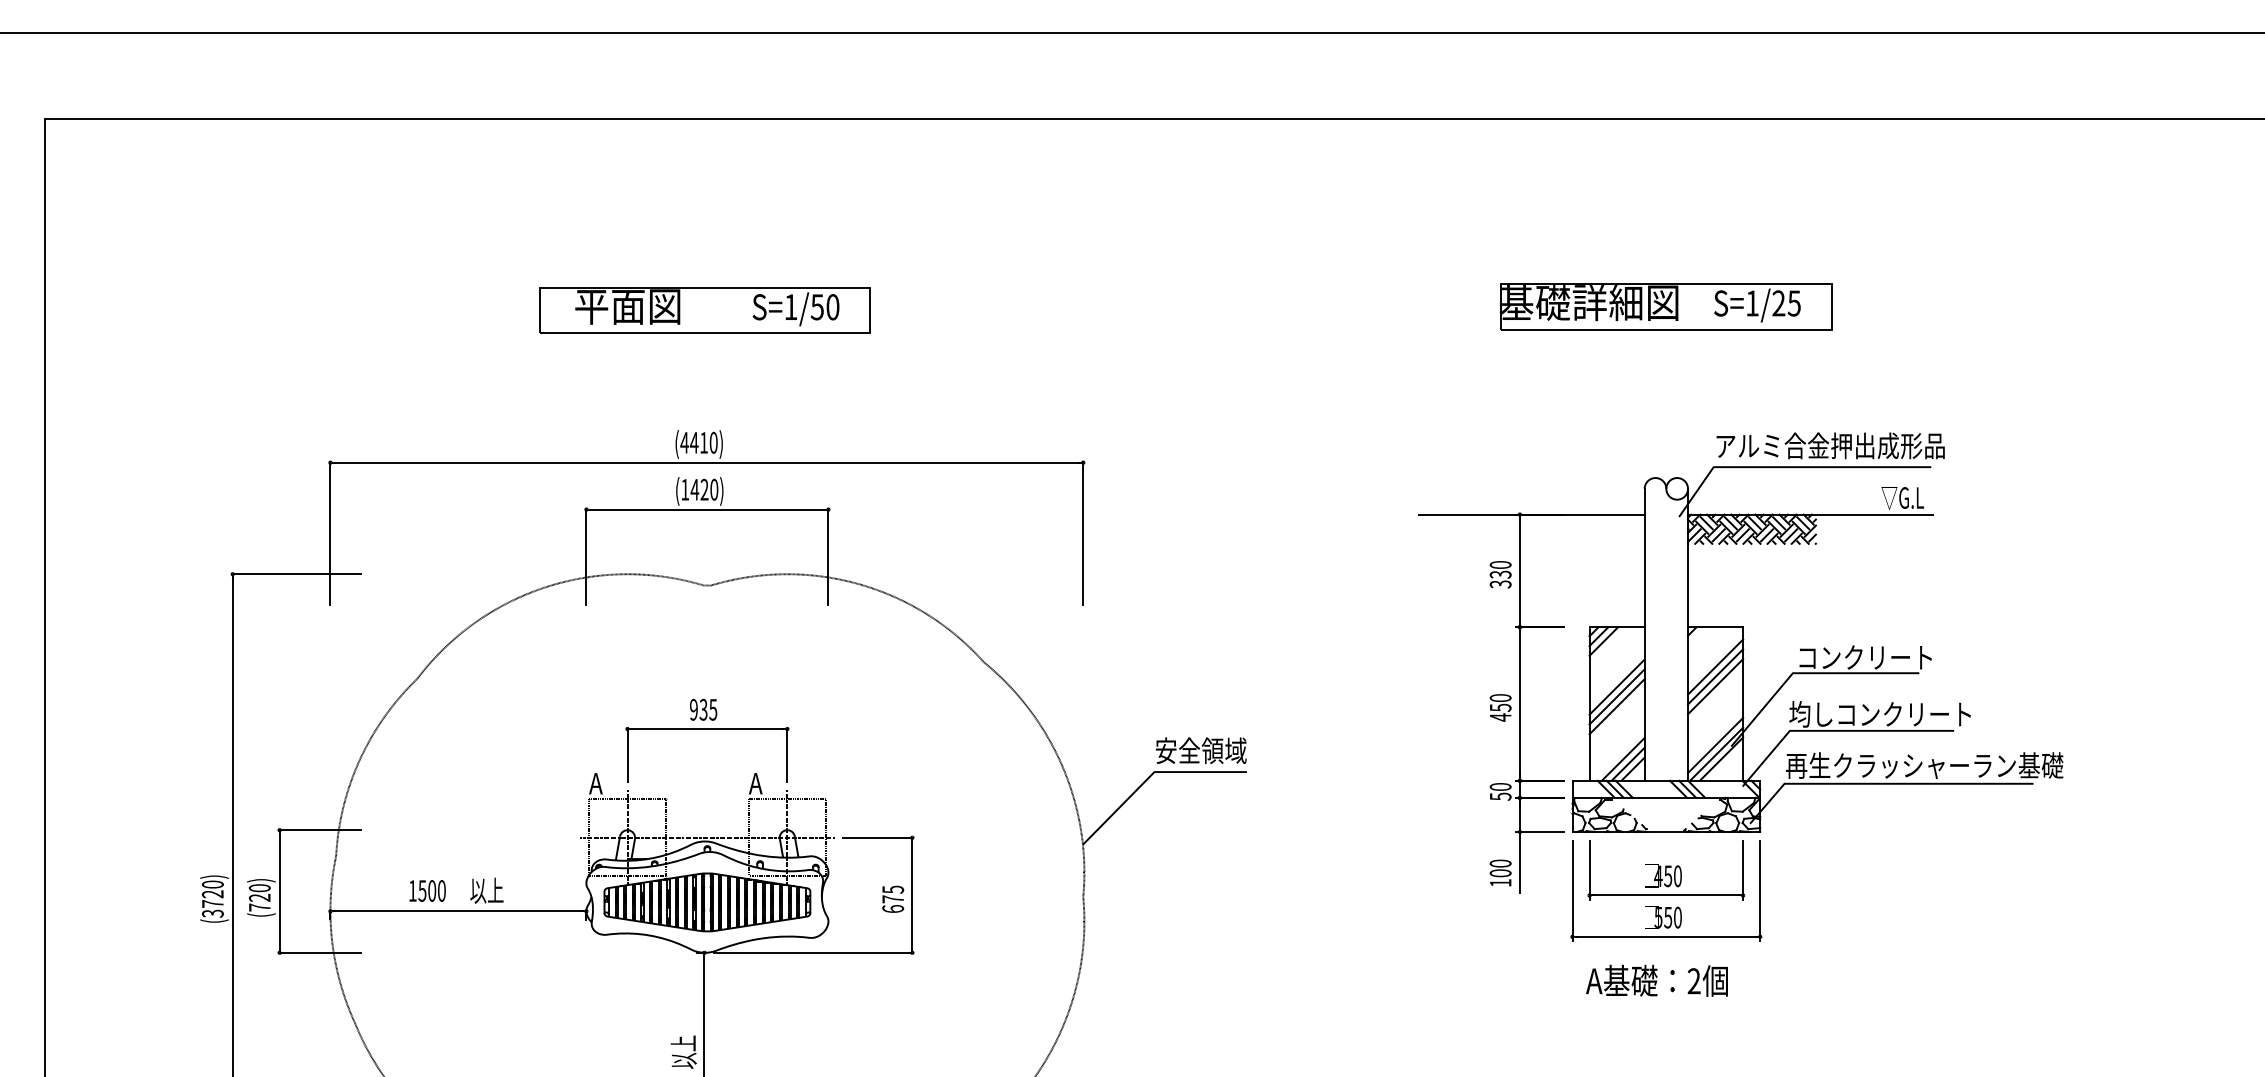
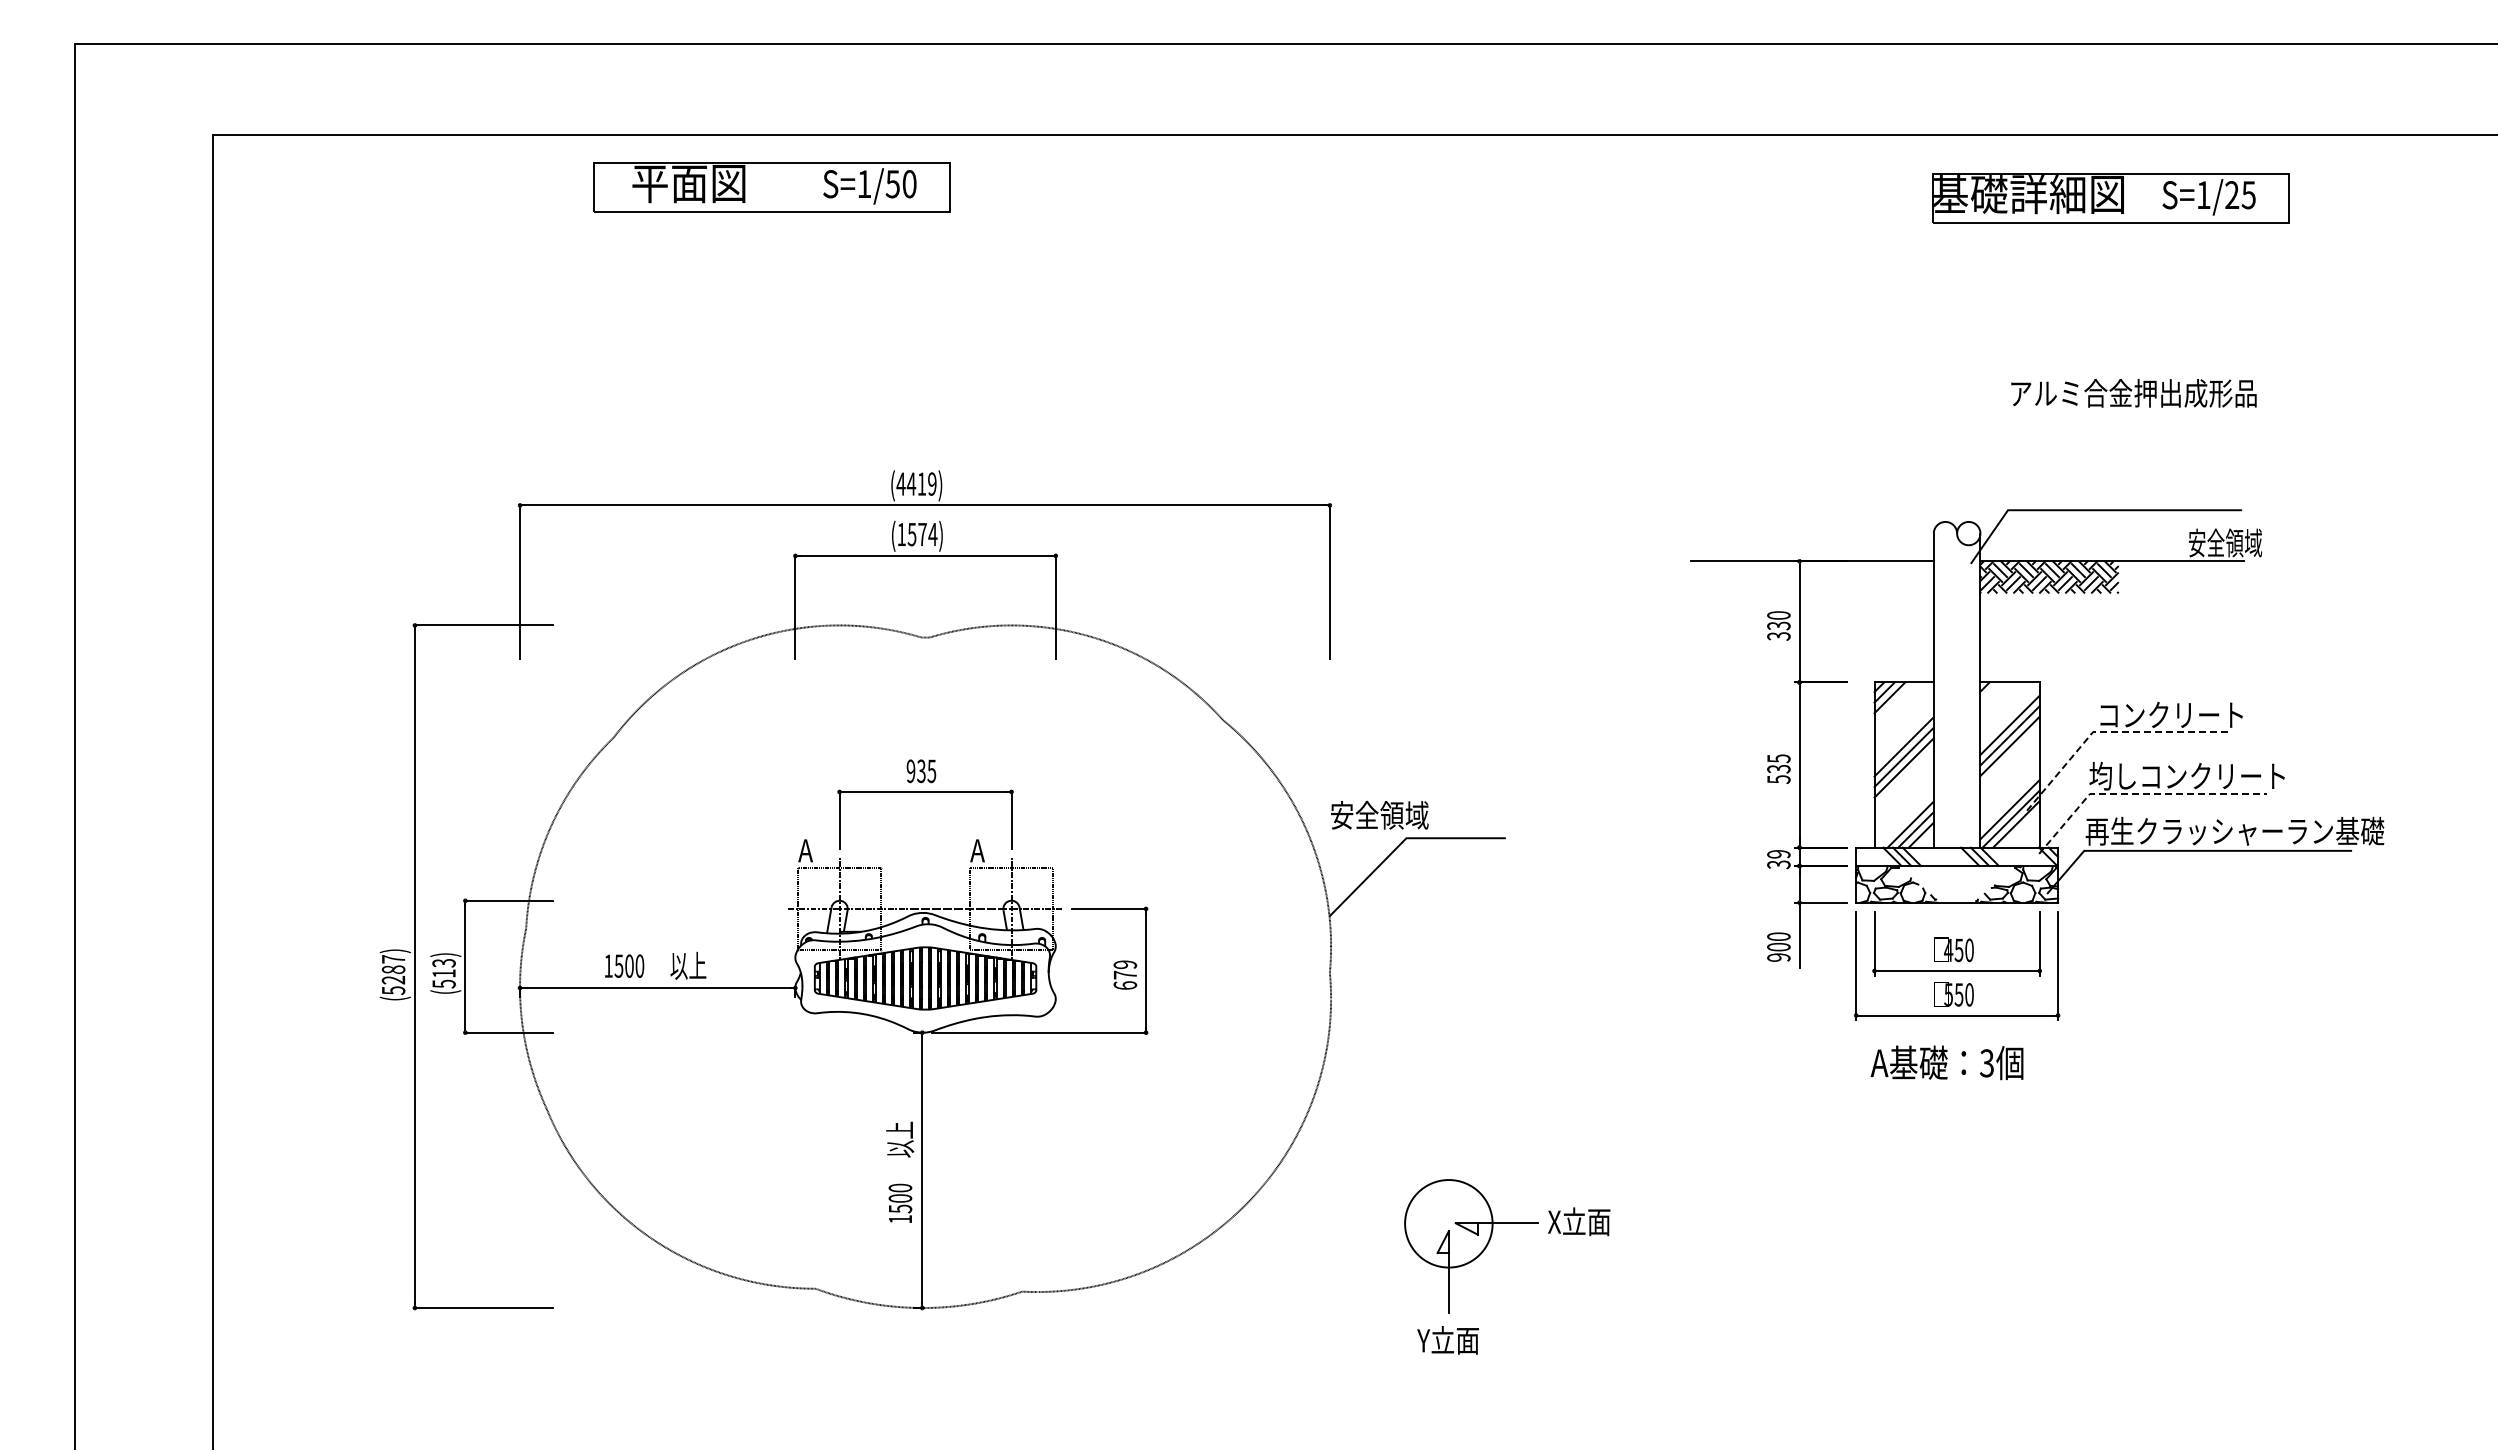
part: (1665, 306) -> (2110, 198), moved
part: (704, 310) -> (771, 187), moved
text: (713, 442) -> (932, 483), (4410) -> (4419)
text: (1830, 446) -> (2133, 393), moved
text: (704, 489) -> (922, 534), (1420) -> (1574)
text: (1915, 497) -> (2225, 542), ▽G.L -> 安全領域
line: (1808, 672) -> (2109, 731), solid -> dashed
text: (1500, 708) -> (1778, 769), 450 -> 535
line: (1834, 730) -> (2138, 793), solid -> dashed
text: (1200, 750) -> (1379, 815), moved
text: (1500, 791) -> (1778, 859), 50 -> 39
text: (1500, 882) -> (1778, 957), 100 -> 900
text: (893, 889) -> (1125, 964), 675 -> 679
text: (259, 897) -> (443, 973), (720) -> (513)
text: (212, 898) -> (393, 974), (3720) -> (5287)
text: (1693, 981) -> (1986, 1063), 2 -> 3

